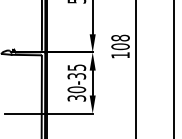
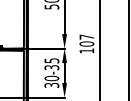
text: (120, 37) -> (86, 36), 108 -> 107

